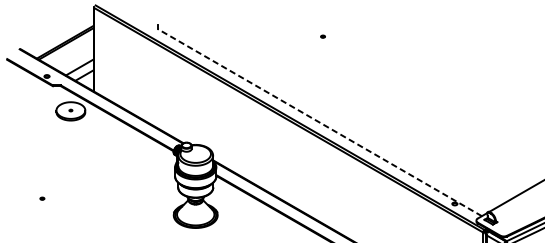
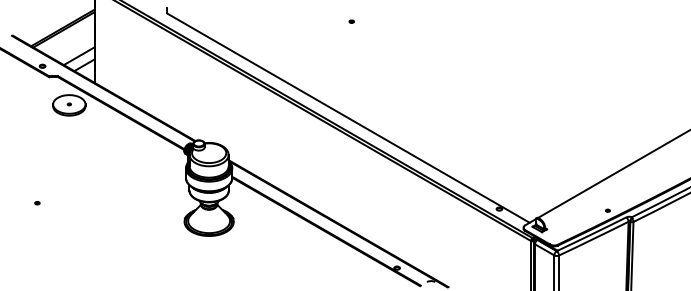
line: (319, 122) -> (347, 117), dashed -> solid

